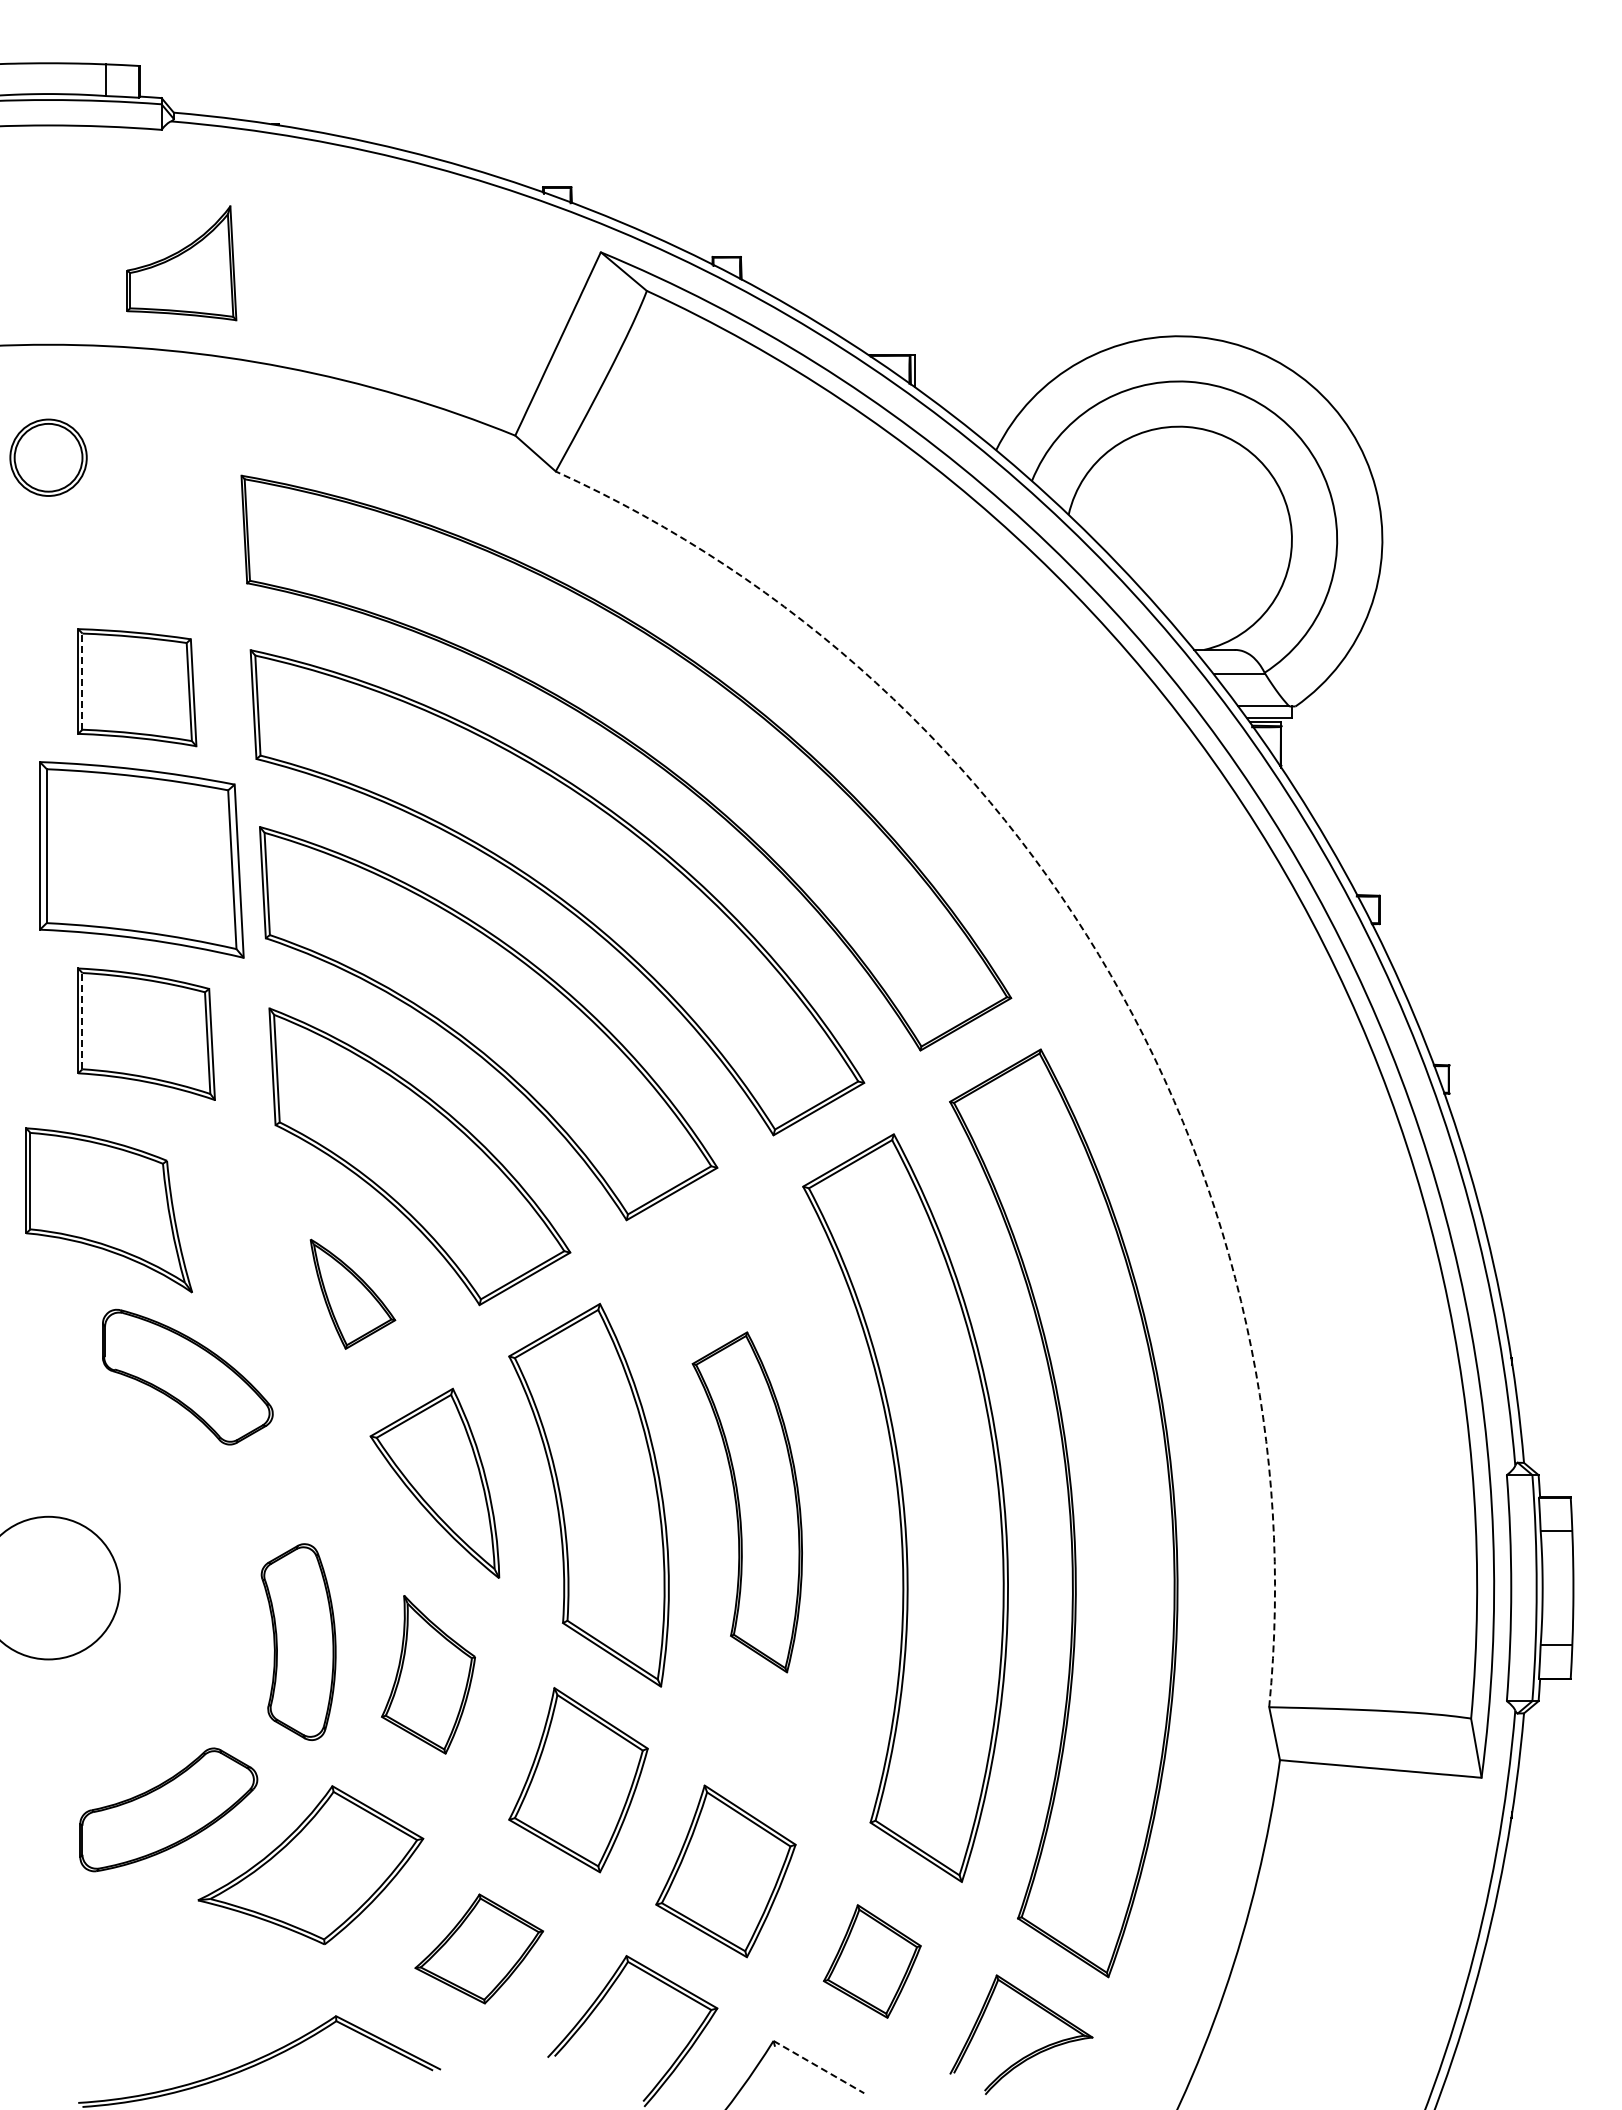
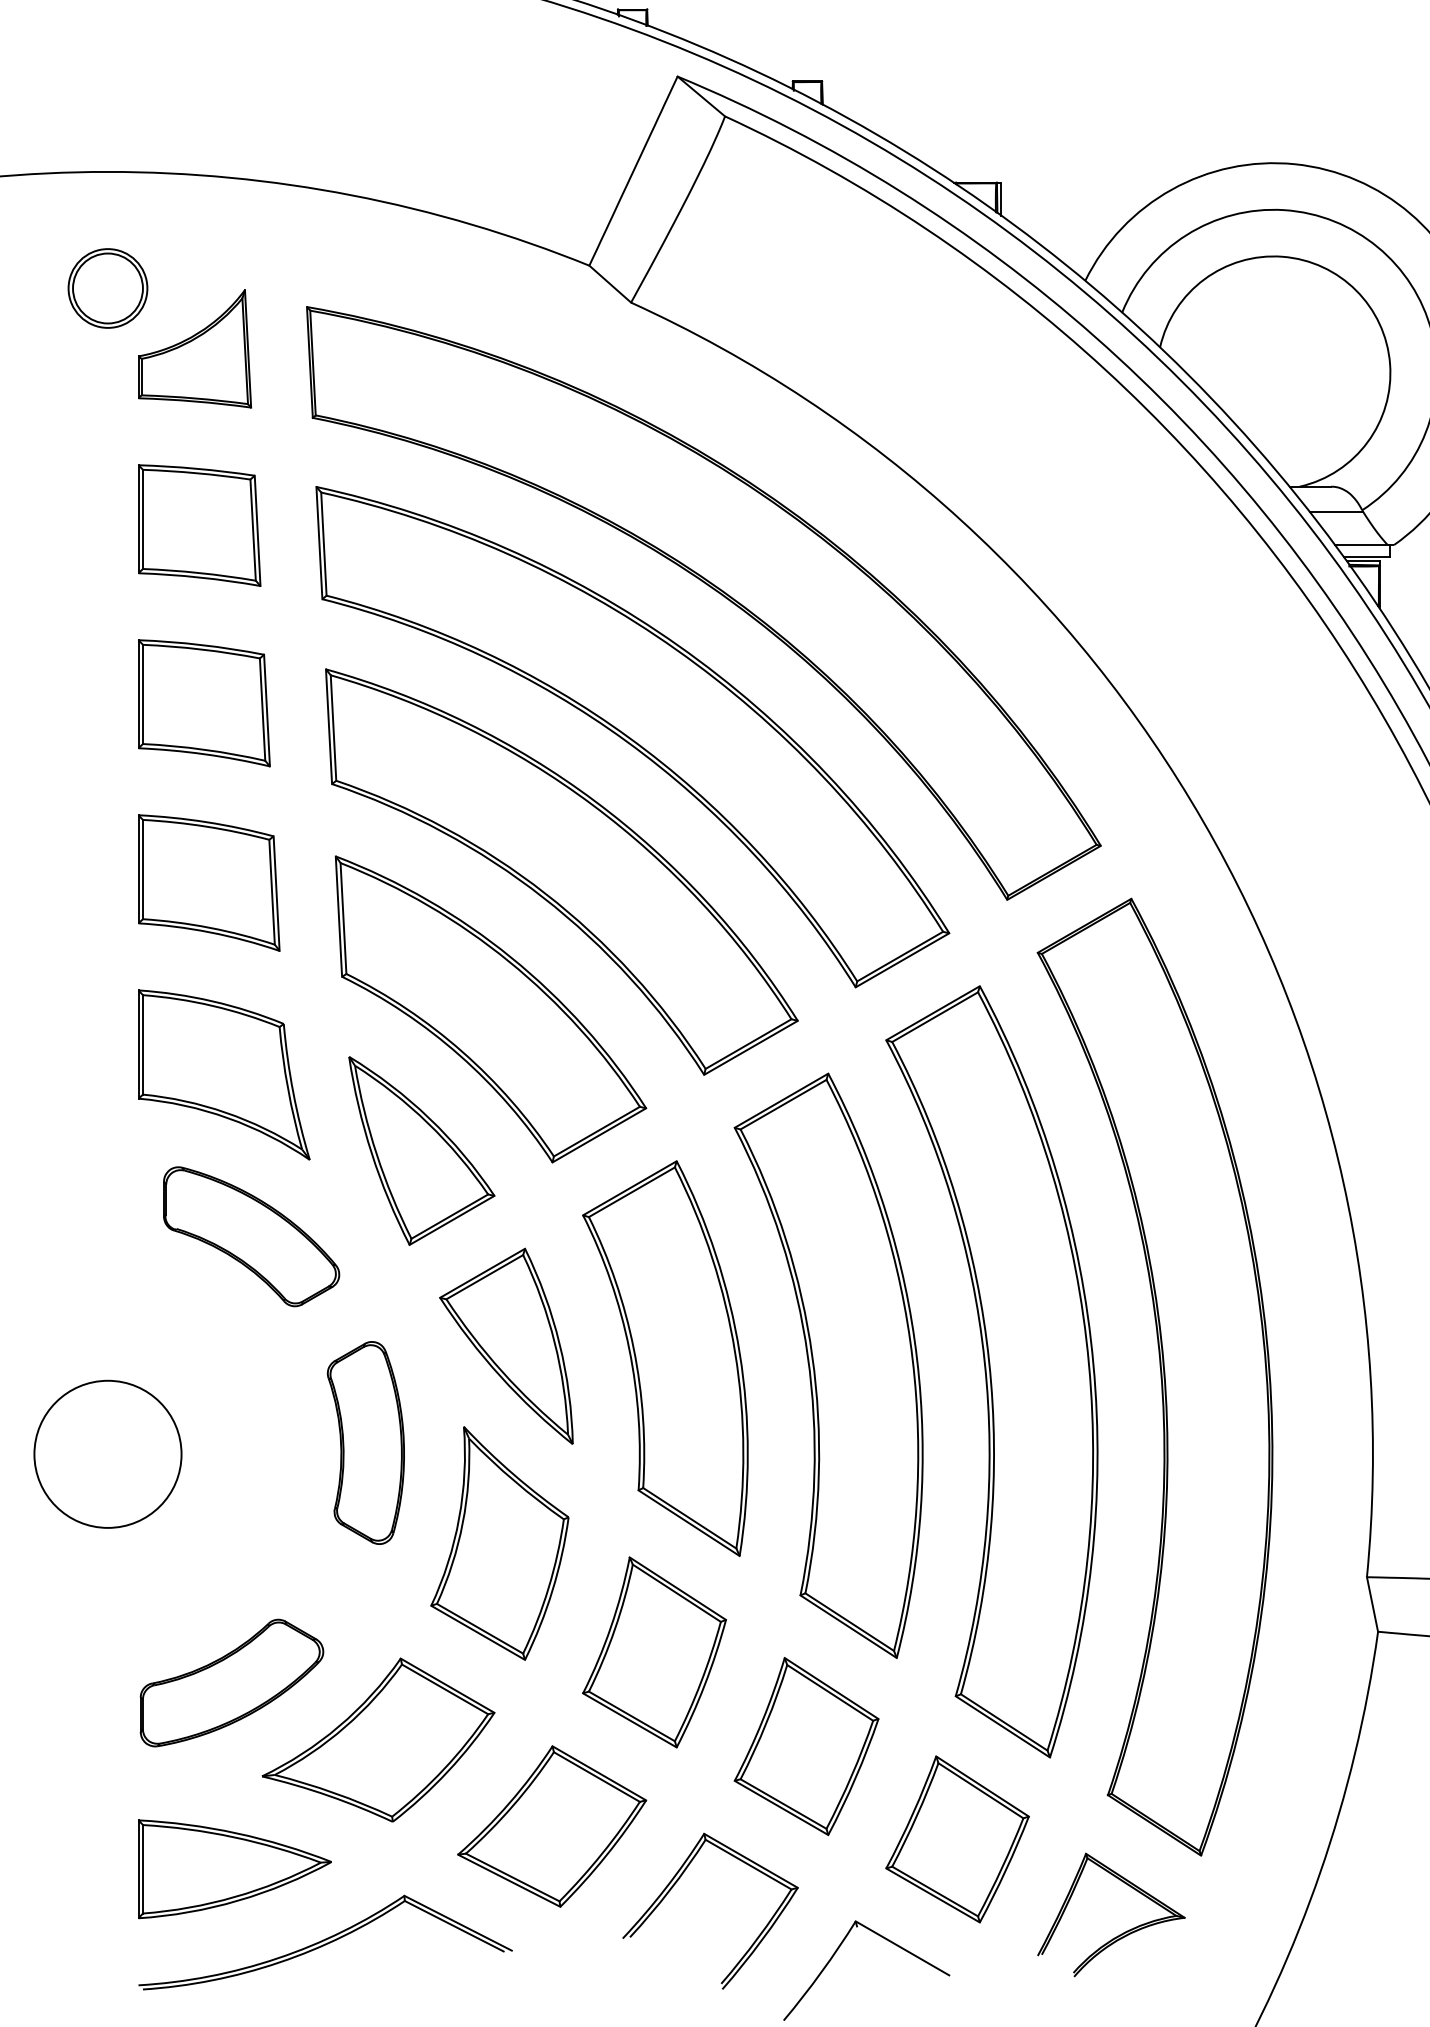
part: (181, 263) -> (194, 349), moved
line: (82, 681) -> (142, 519), dashed -> solid
part: (141, 859) -> (203, 702), size x0.62
arc: (1110, 974) -> (1203, 821), dashed -> solid
line: (82, 1020) -> (142, 868), dashed -> solid
part: (108, 1210) -> (223, 1075), moved
part: (352, 1294) -> (421, 1151), size x1.67
part: (747, 1502) -> (828, 1366), size x1.67
part: (298, 1641) -> (365, 1442), moved
part: (428, 1674) -> (499, 1543), size x1.43
part: (479, 1948) -> (552, 1826), size x1.43
part: (872, 1961) -> (957, 1839), size x1.43
part: (171, 1990) -> (234, 1869), added
line: (819, 2067) -> (903, 1948), dashed -> solid

